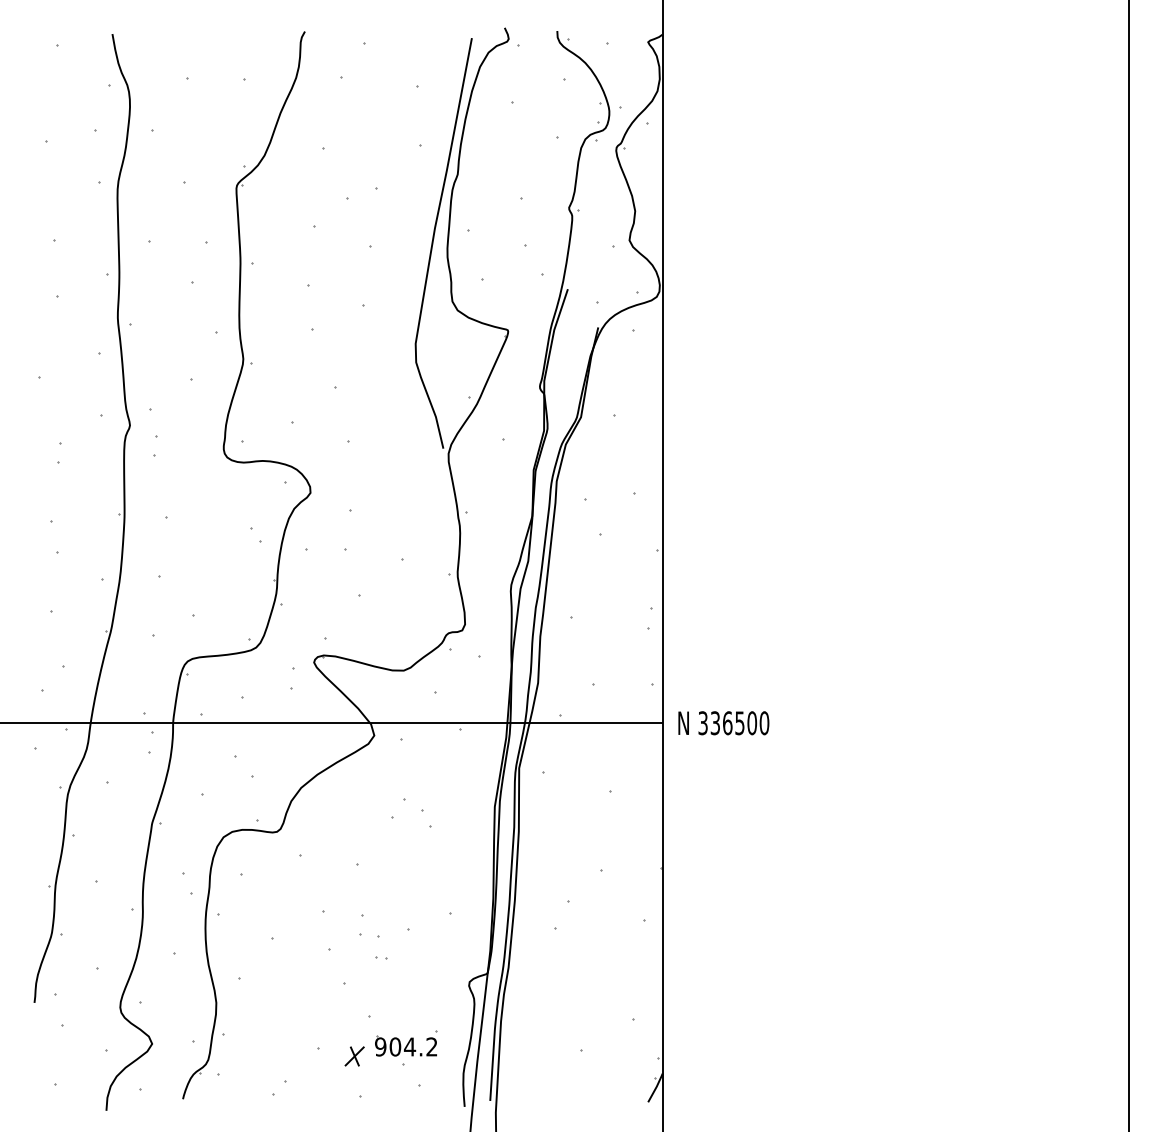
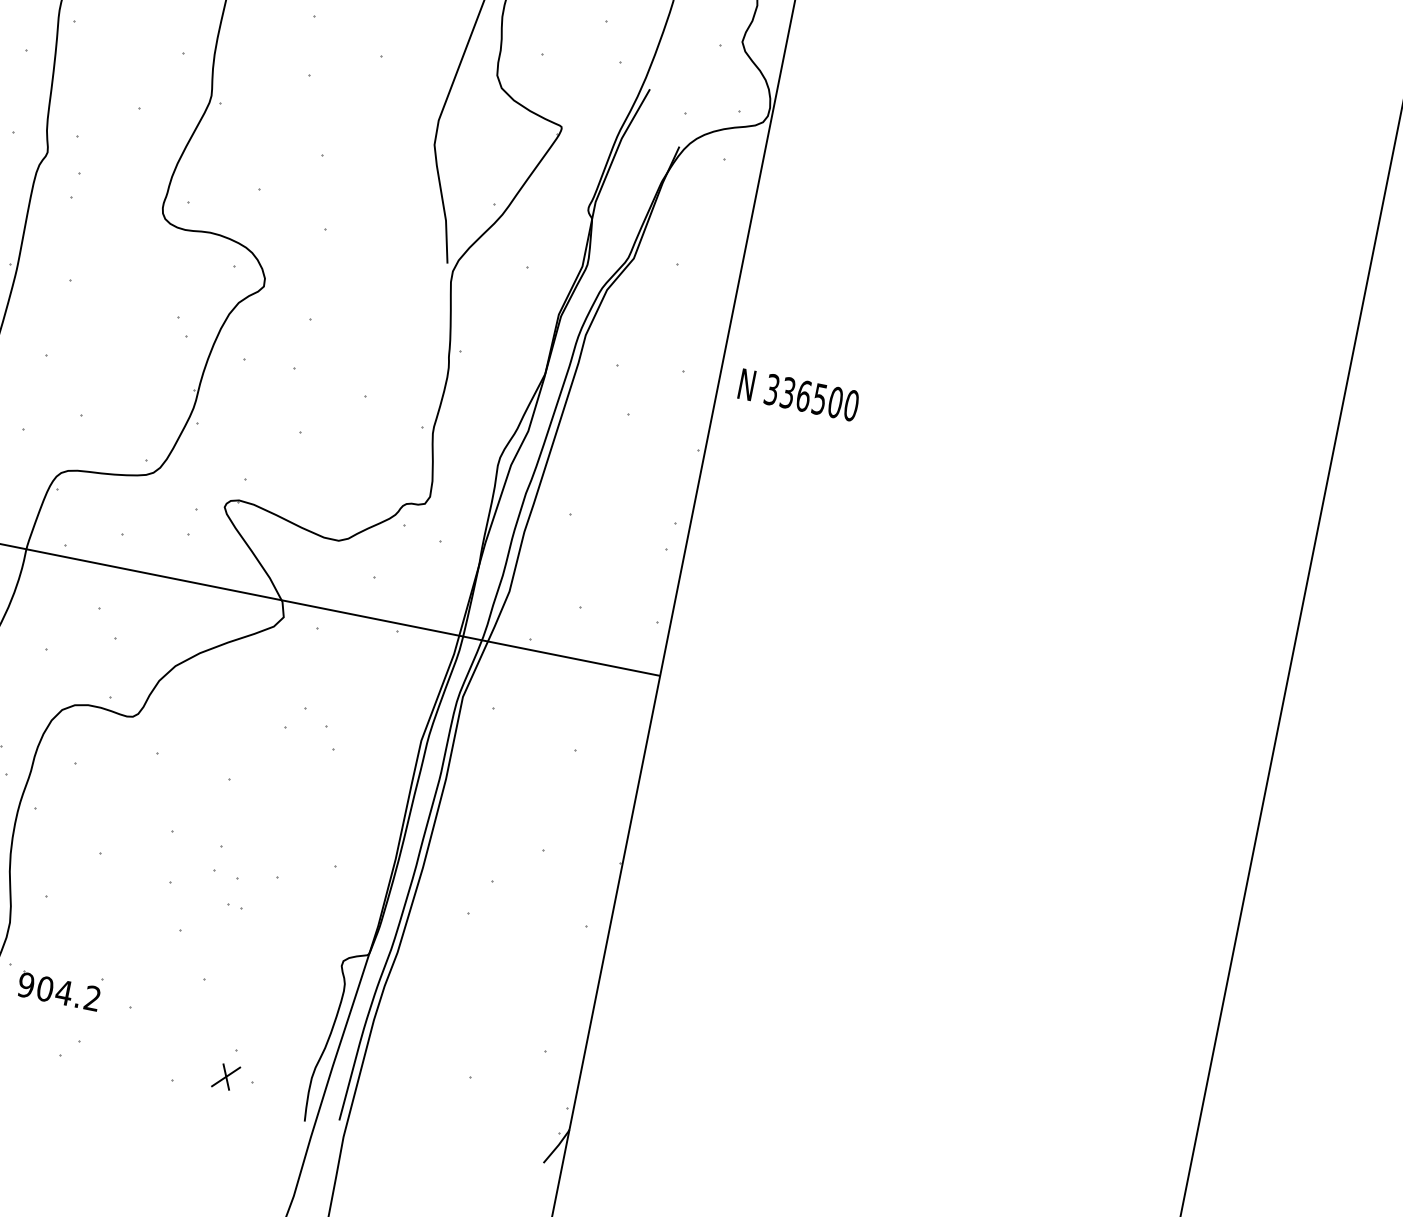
text: (723, 723) -> (798, 395), moved
part: (406, 1043) -> (60, 987), moved
part: (354, 1056) -> (225, 1076), moved

